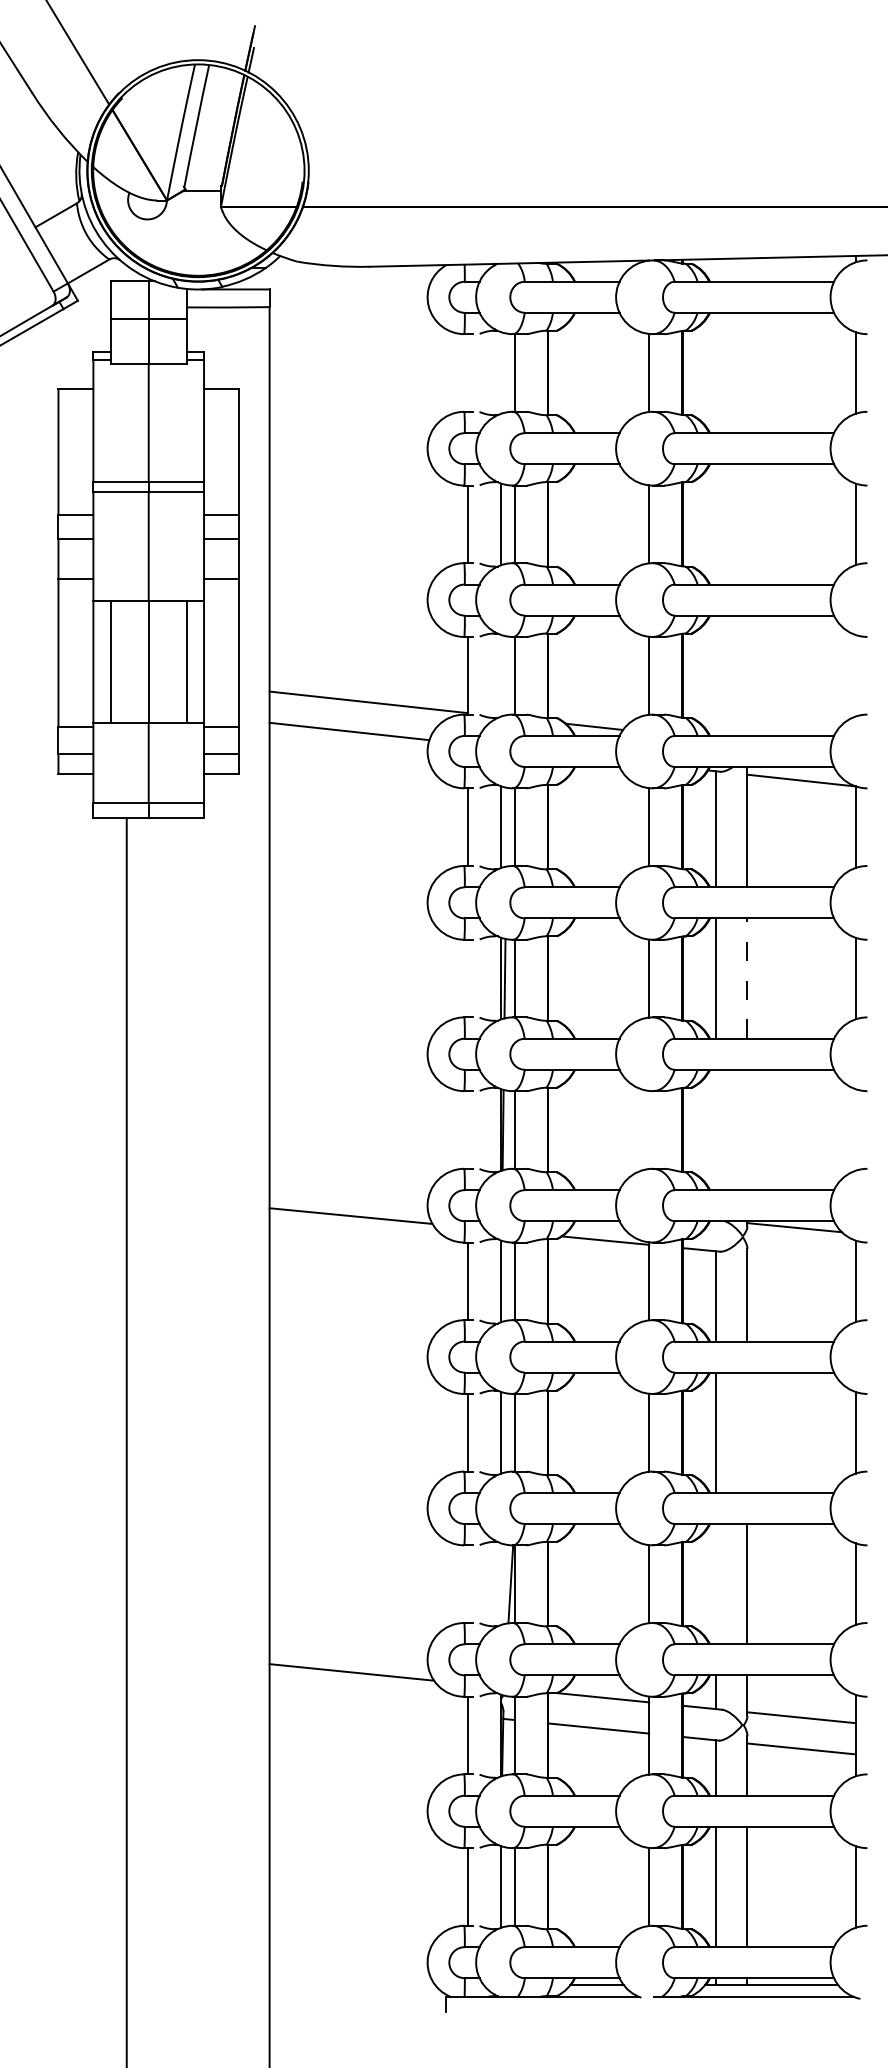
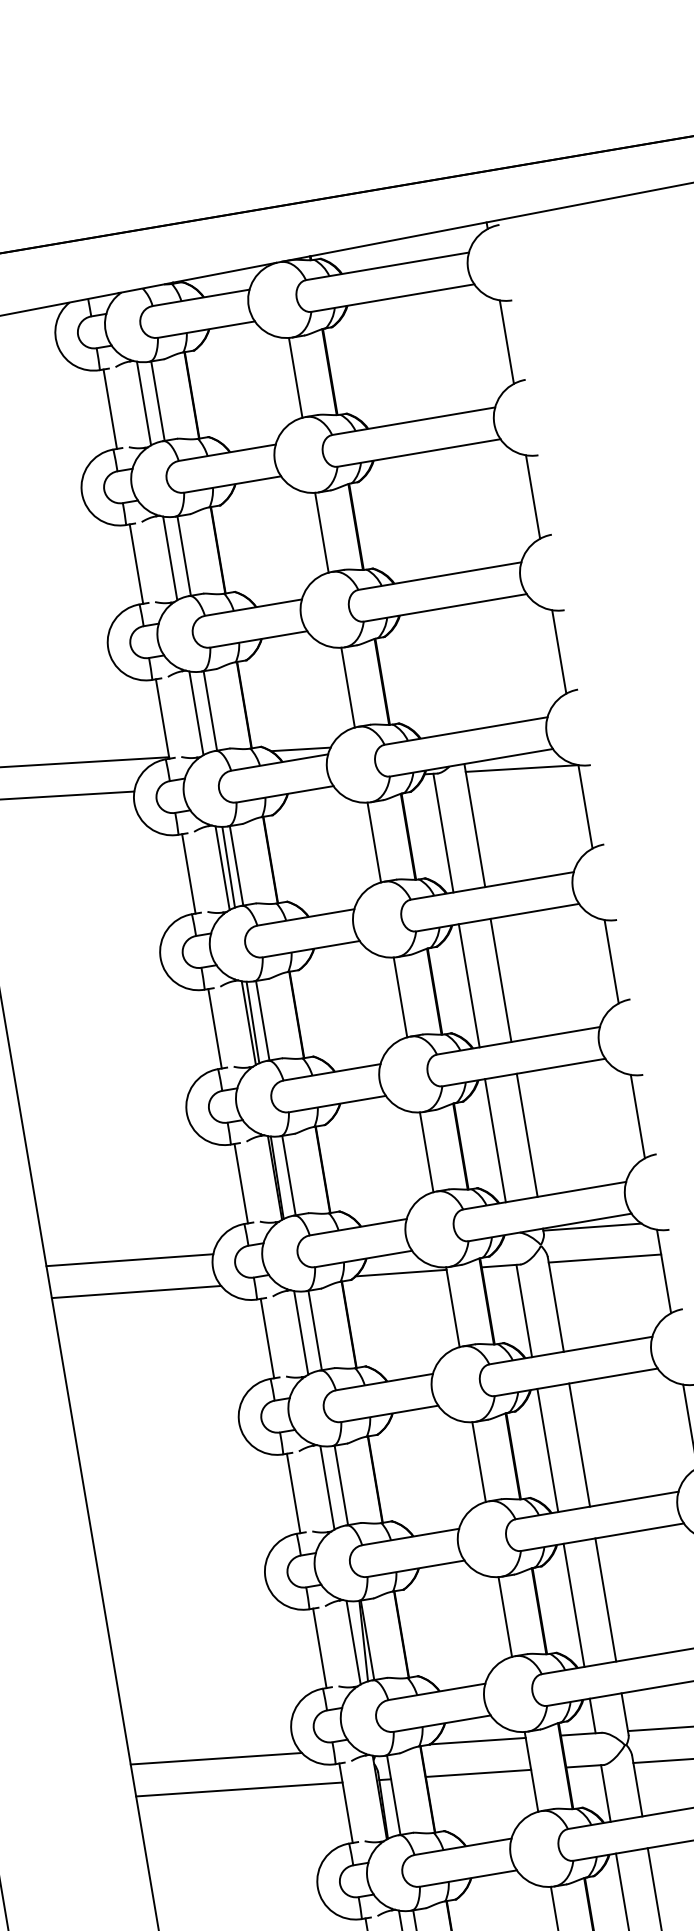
line: (467, 372) -> (109, 408), added
line: (500, 372) -> (143, 403), added
line: (500, 675) -> (195, 713), added
line: (855, 675) -> (559, 651), added
line: (506, 826) -> (228, 866), added
line: (467, 978) -> (214, 1028), added
line: (747, 978) -> (501, 980), dashed -> solid
line: (467, 1129) -> (240, 1183), added
line: (649, 1129) -> (426, 1151), added
line: (716, 1129) -> (495, 1140), added
line: (747, 1129) -> (527, 1134), added
line: (855, 1129) -> (637, 1116), added
line: (349, 1184) -> (129, 1259), added
line: (801, 1259) -> (604, 1258), added
line: (747, 1432) -> (579, 1444), added
line: (467, 1584) -> (319, 1648), added
line: (500, 1584) -> (353, 1643), added
line: (716, 1584) -> (574, 1605), added
line: (368, 1705) -> (239, 1789), added

